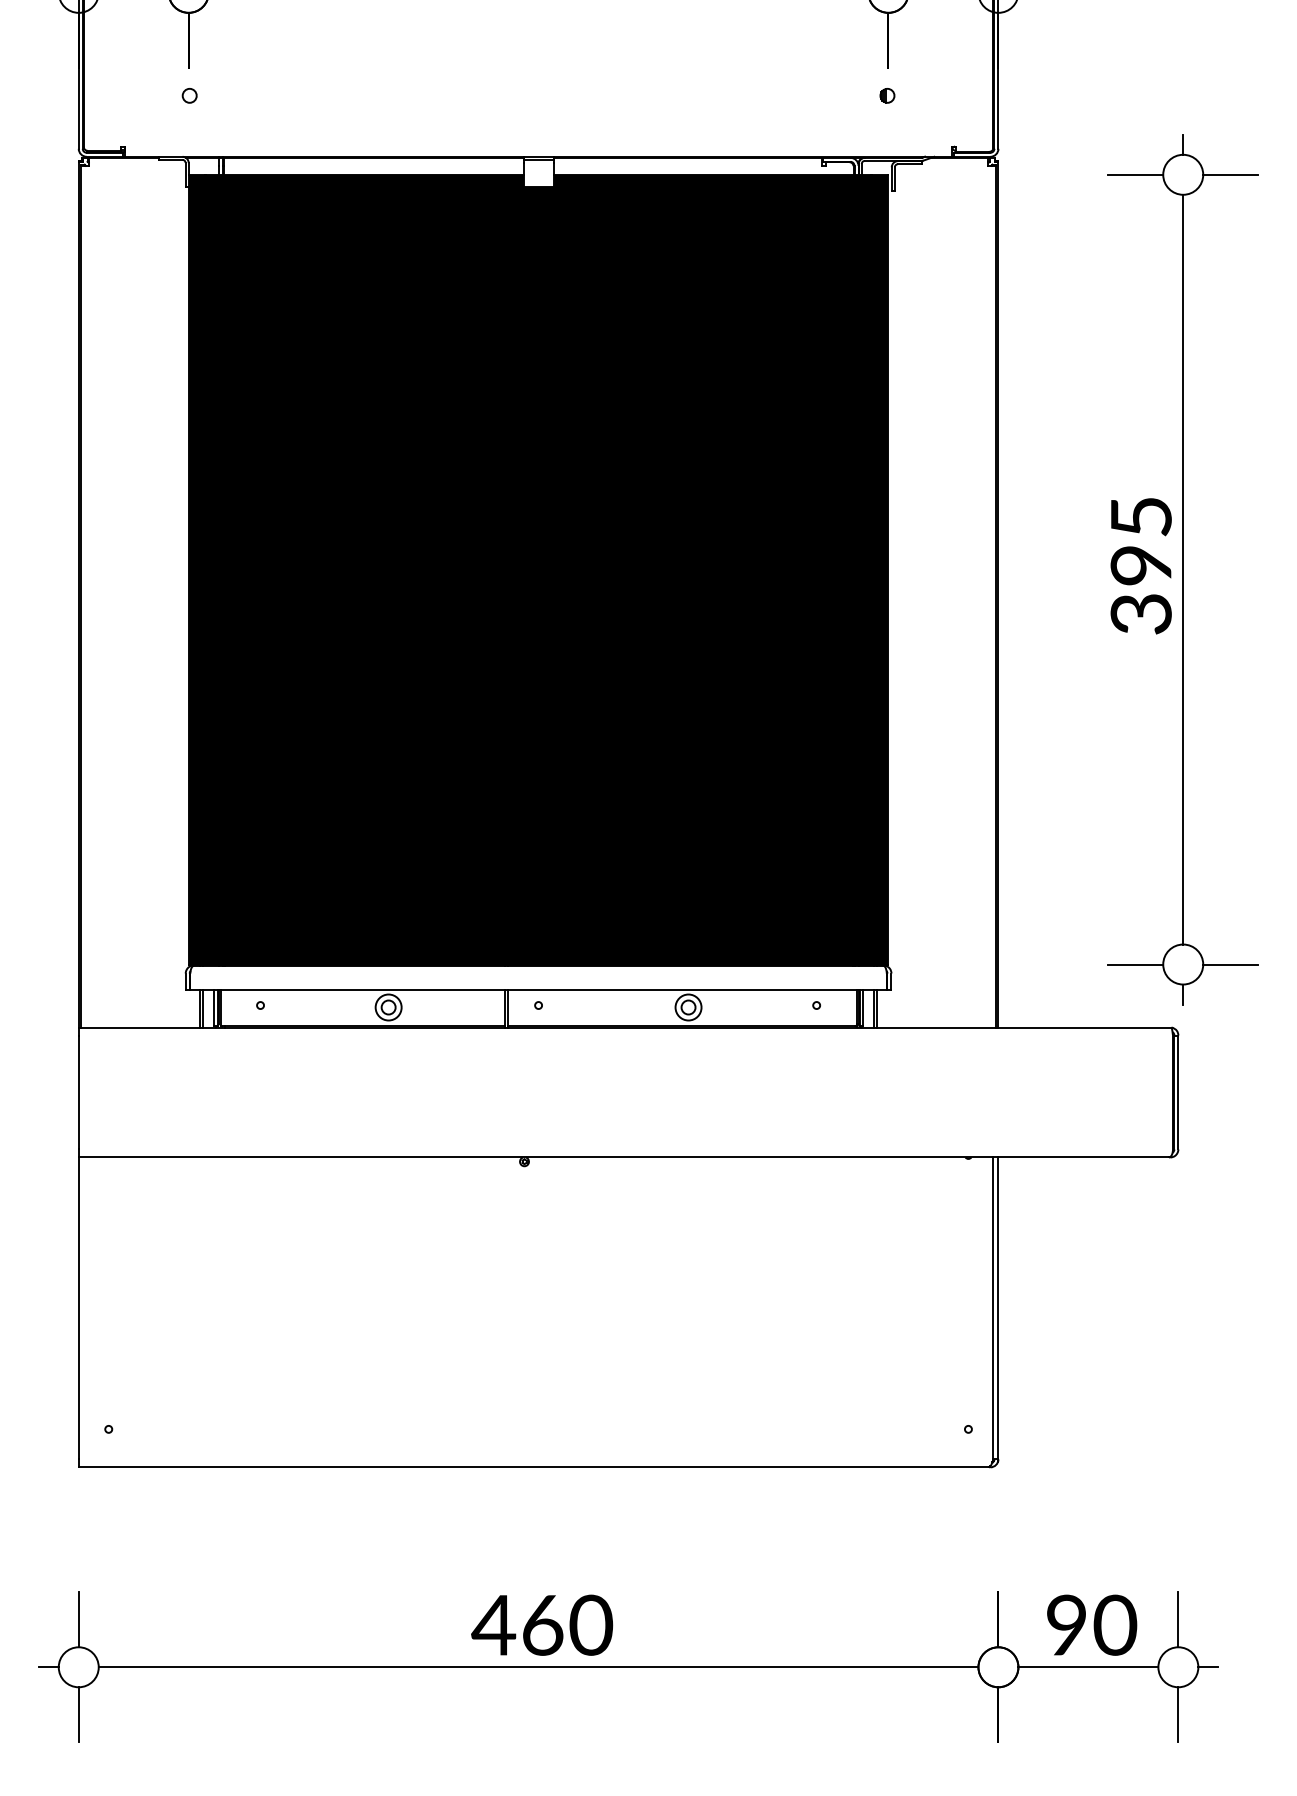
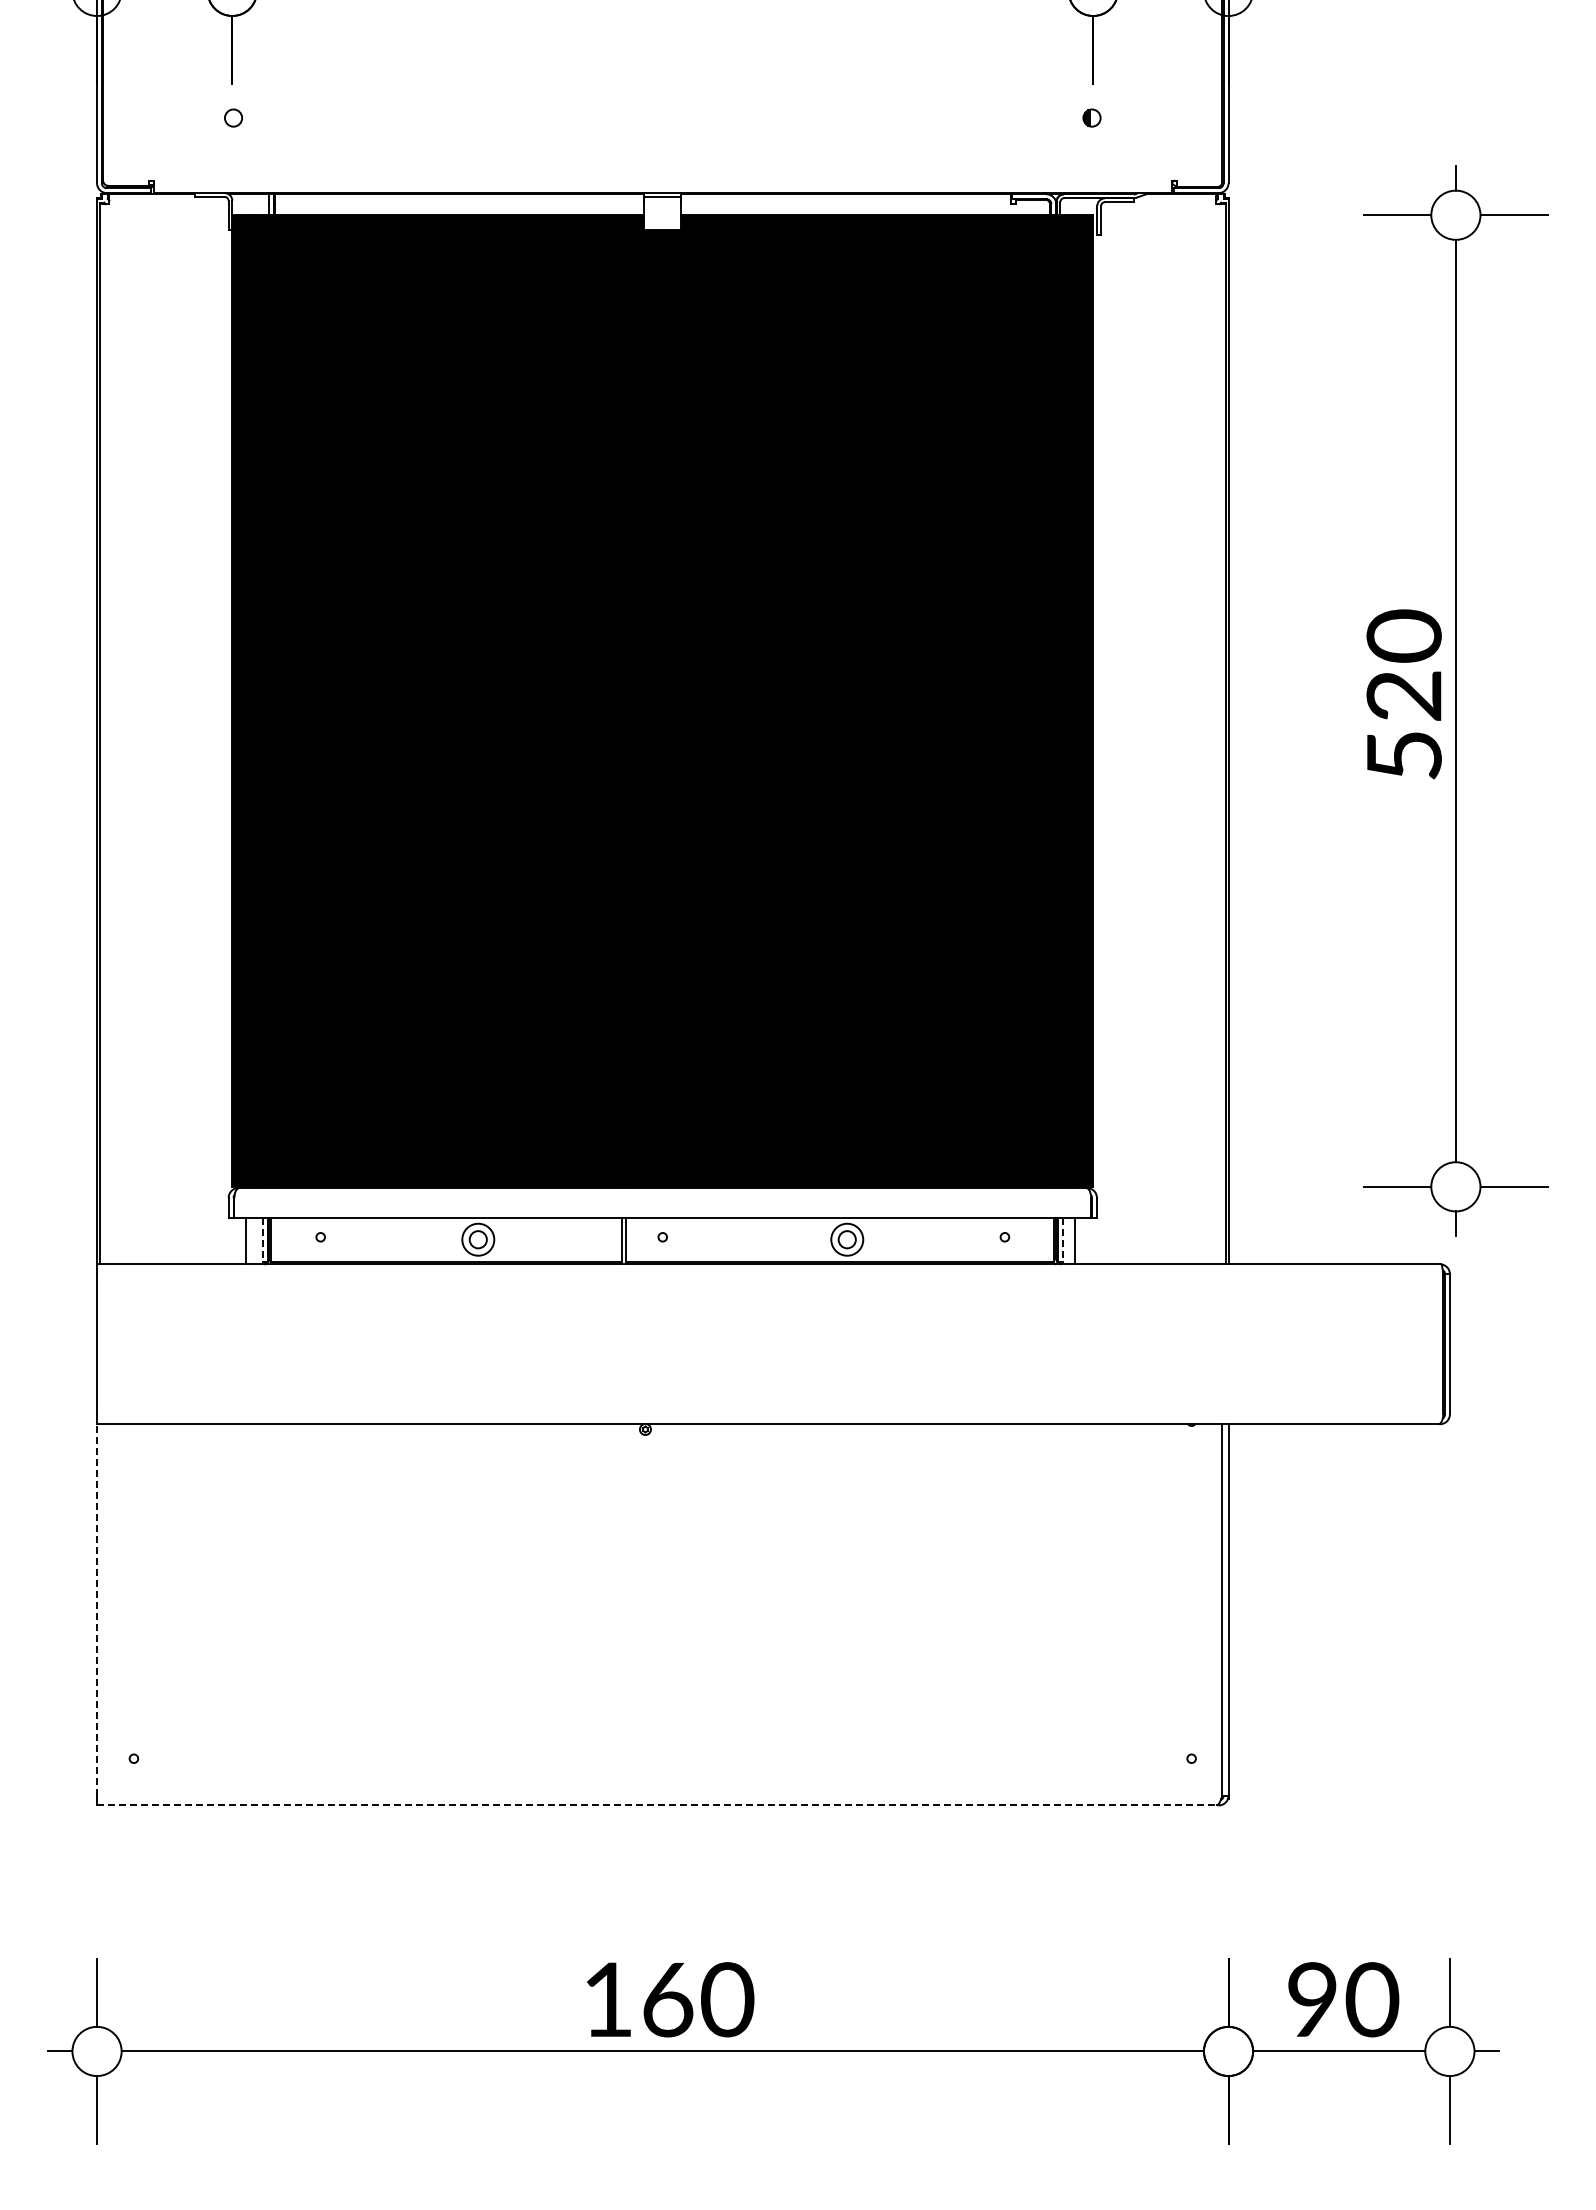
text: (1140, 564) -> (1403, 694), 395 -> 520
line: (203, 1008) -> (250, 1240), removed
line: (214, 1008) -> (263, 1240), solid -> dashed
line: (863, 1008) -> (1062, 1240), solid -> dashed
line: (877, 1008) -> (1079, 1240), removed
line: (79, 1308) -> (97, 1609), solid -> dashed
line: (534, 1467) -> (657, 1805), solid -> dashed
text: (493, 1625) -> (607, 1999), 460 -> 160

